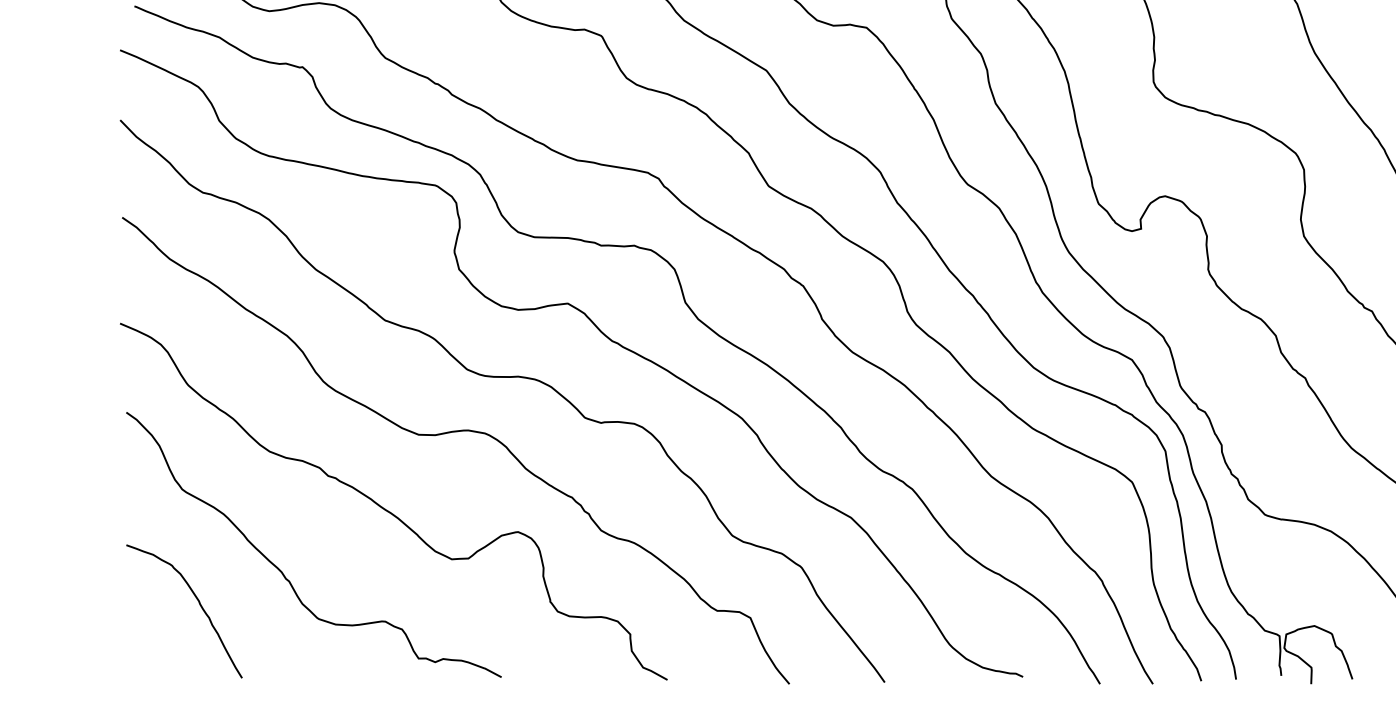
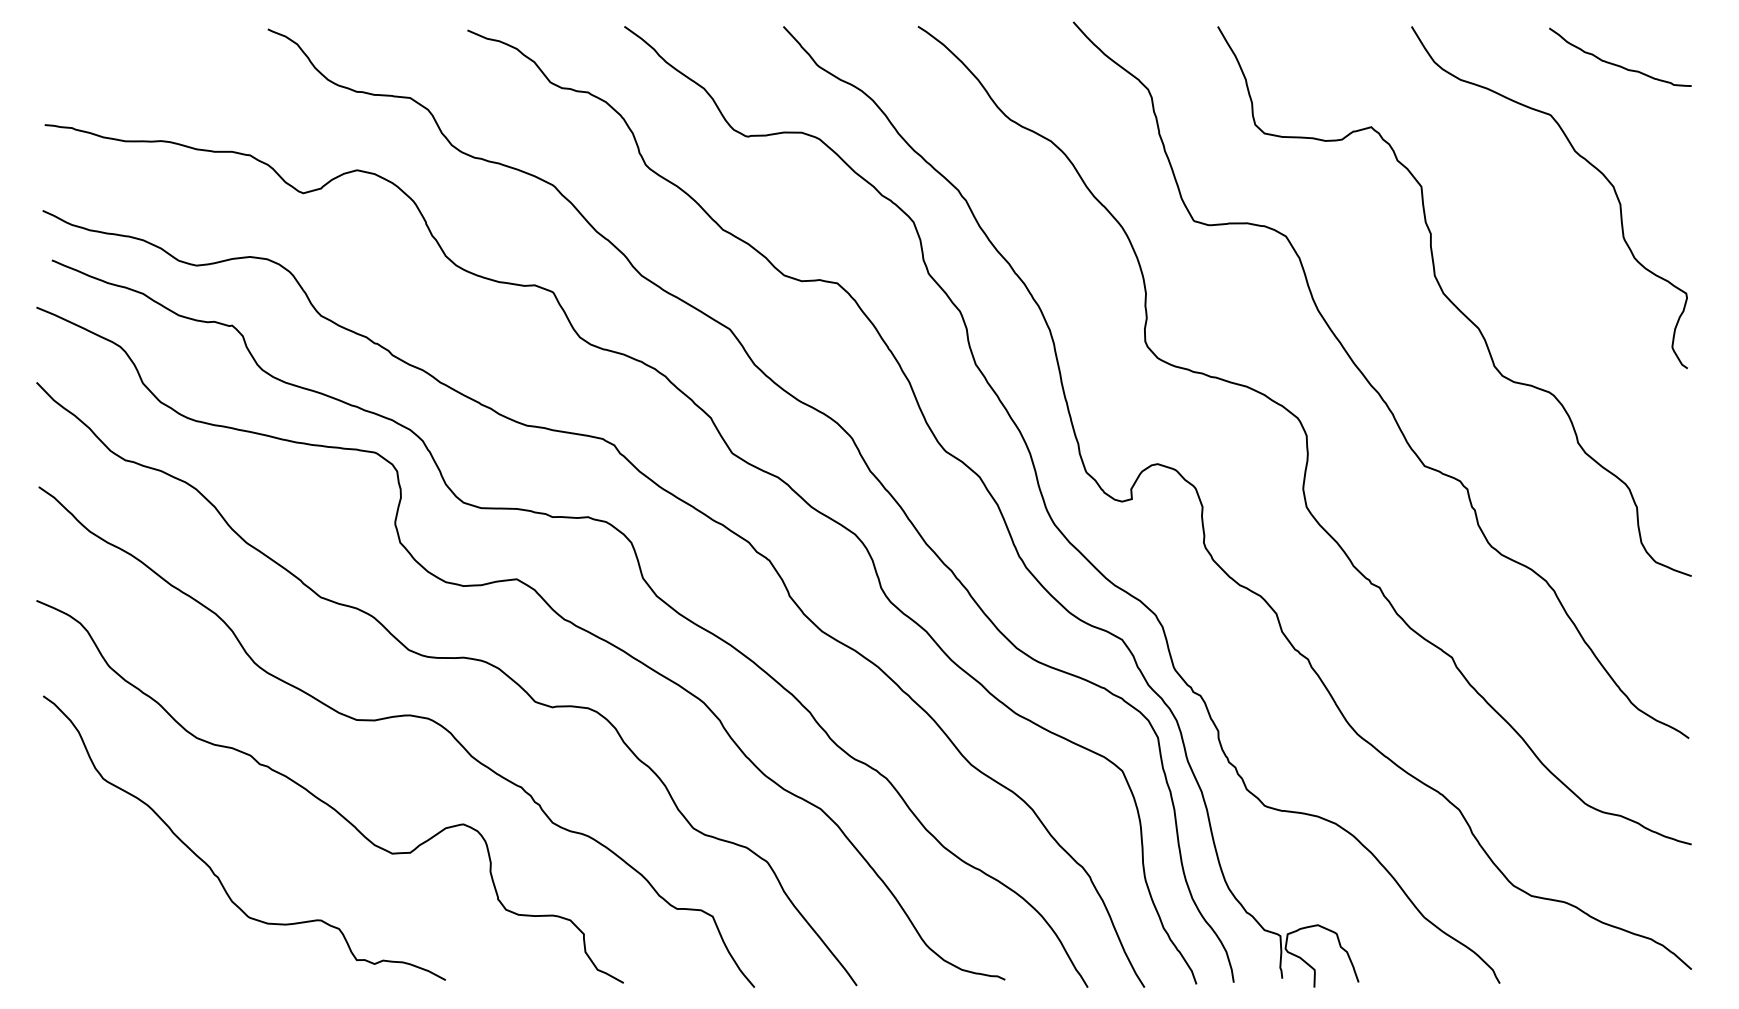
curve: (199, 604) -> (121, 902), removed

